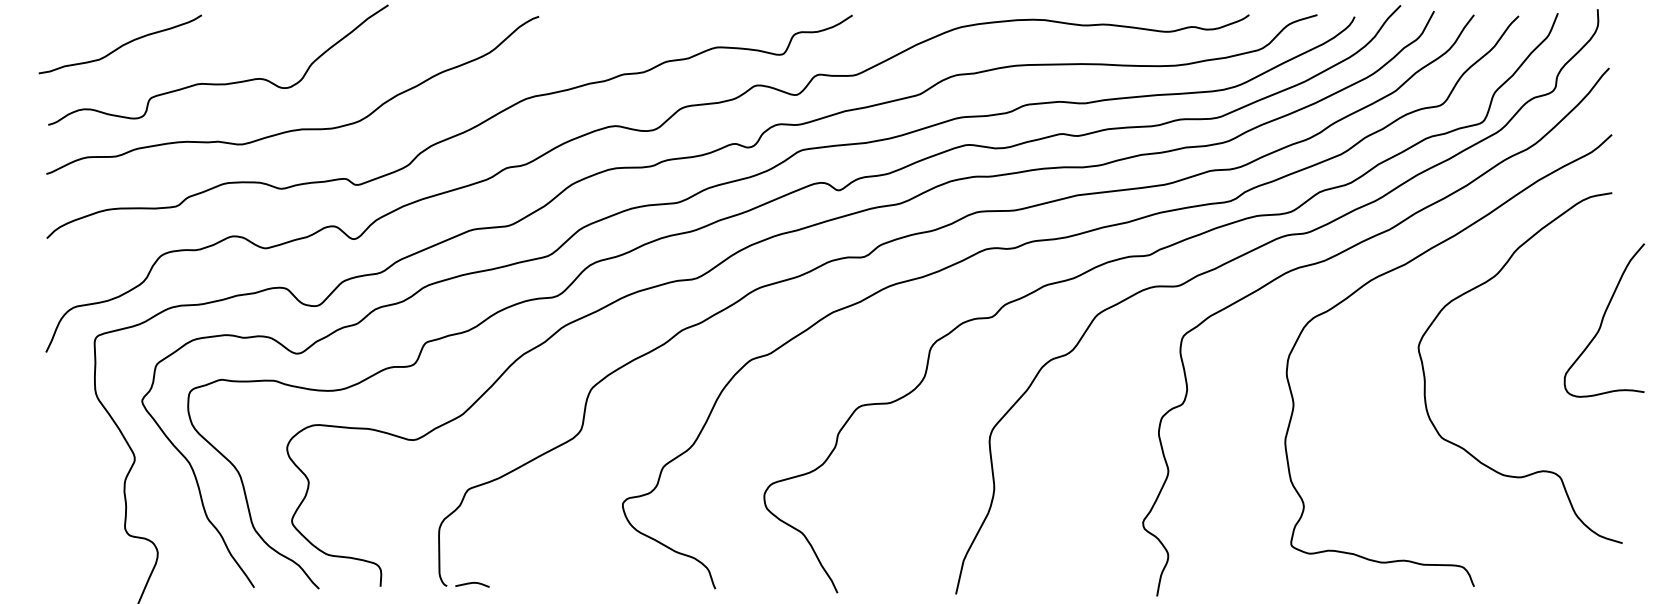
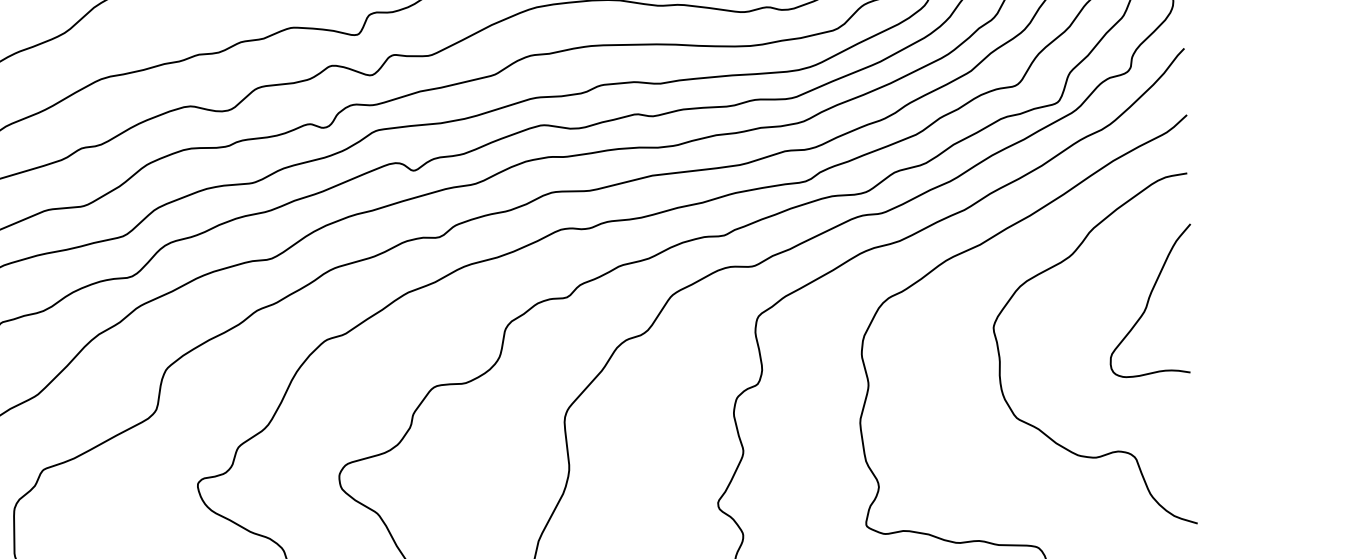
curve: (1603, 320) -> (1149, 300), moved

